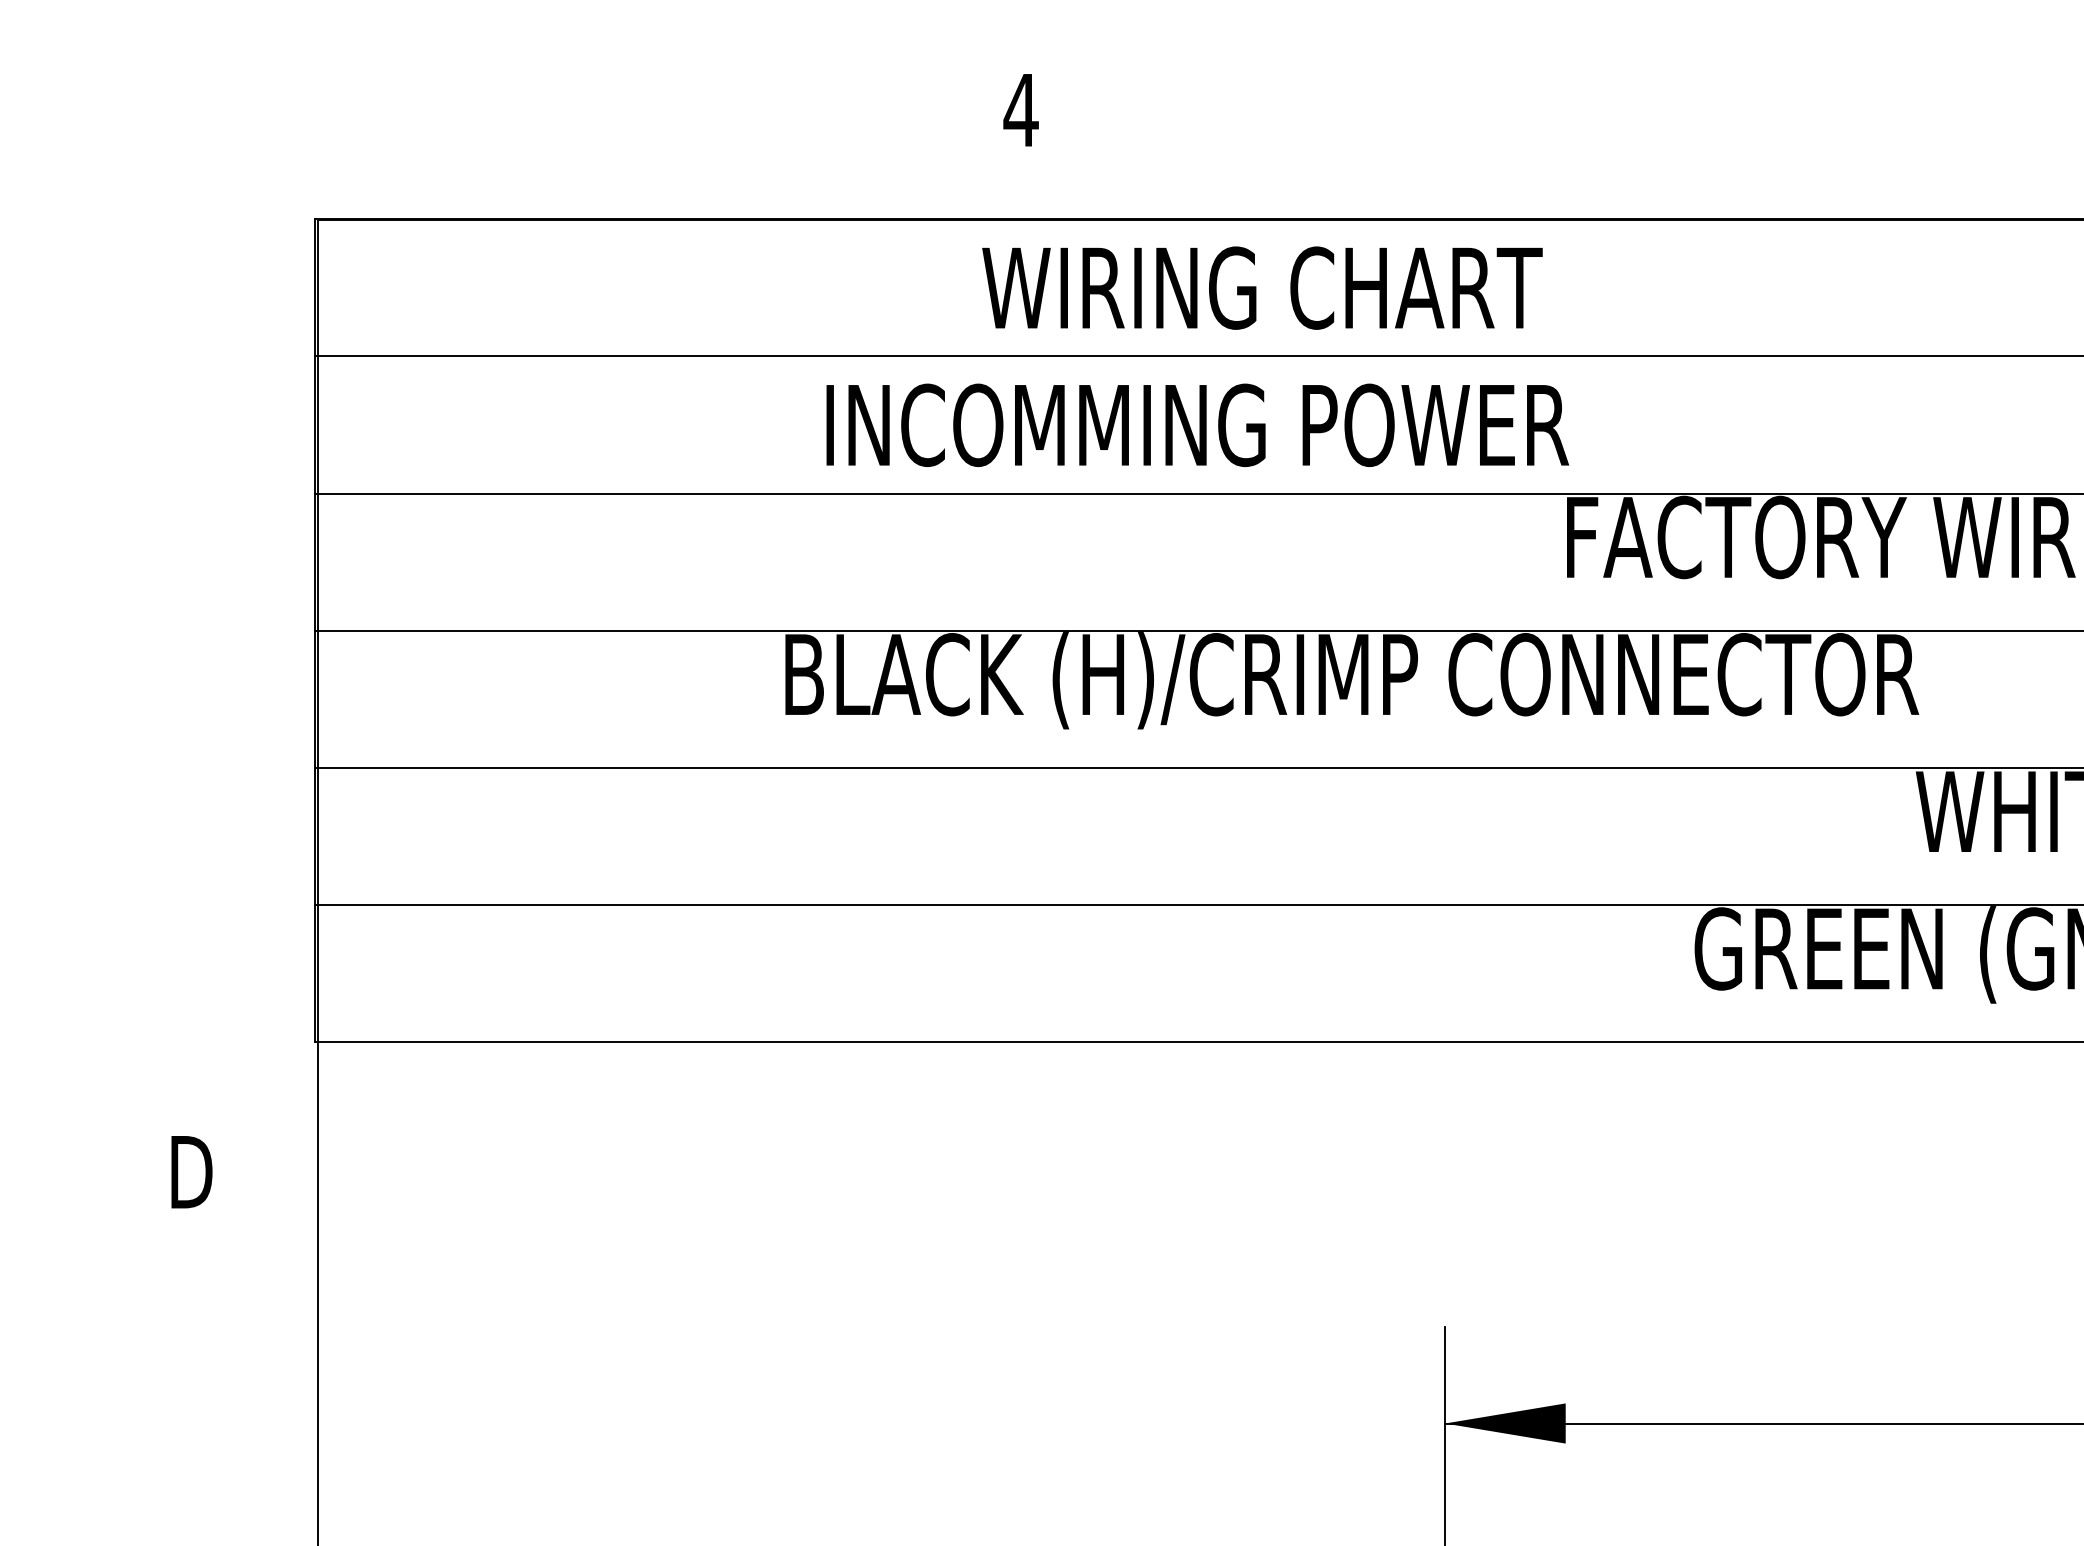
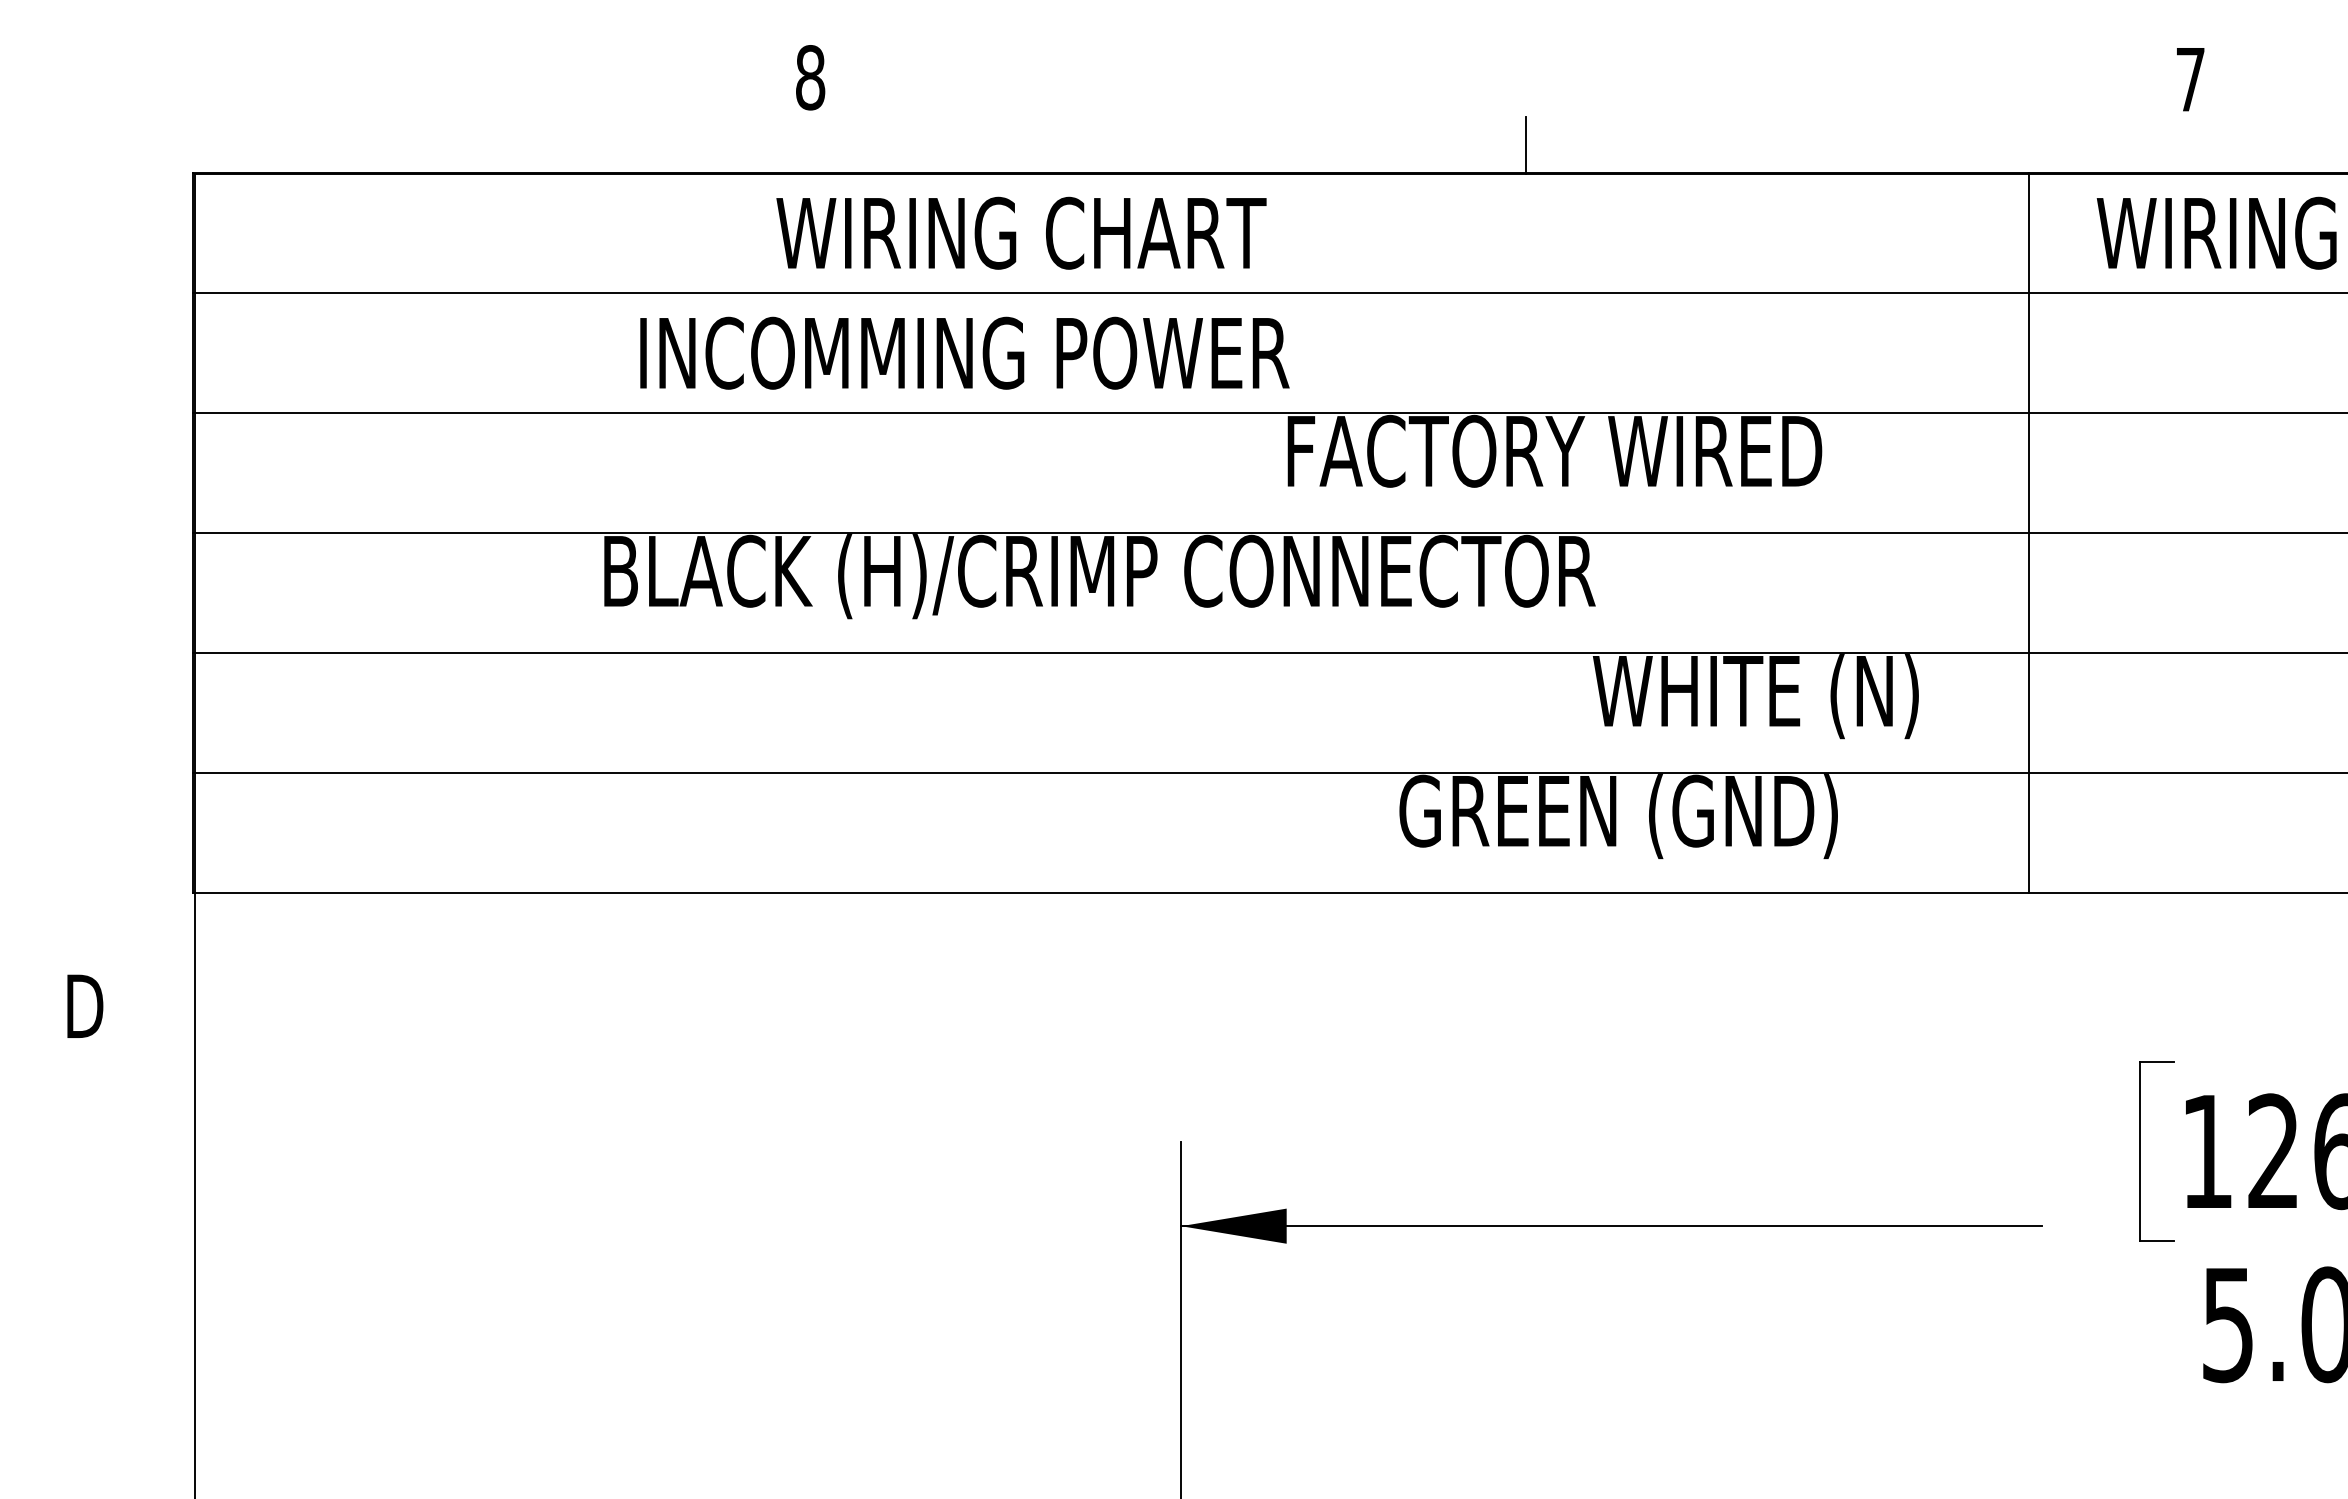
text: (1020, 109) -> (809, 77), 4 -> 8
line: (1838, 187) -> (1525, 145), added

